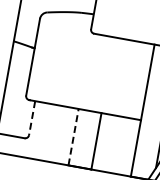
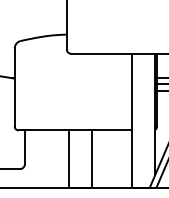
line: (31, 118) -> (24, 148), dashed -> solid
line: (73, 137) -> (68, 159), dashed -> solid

